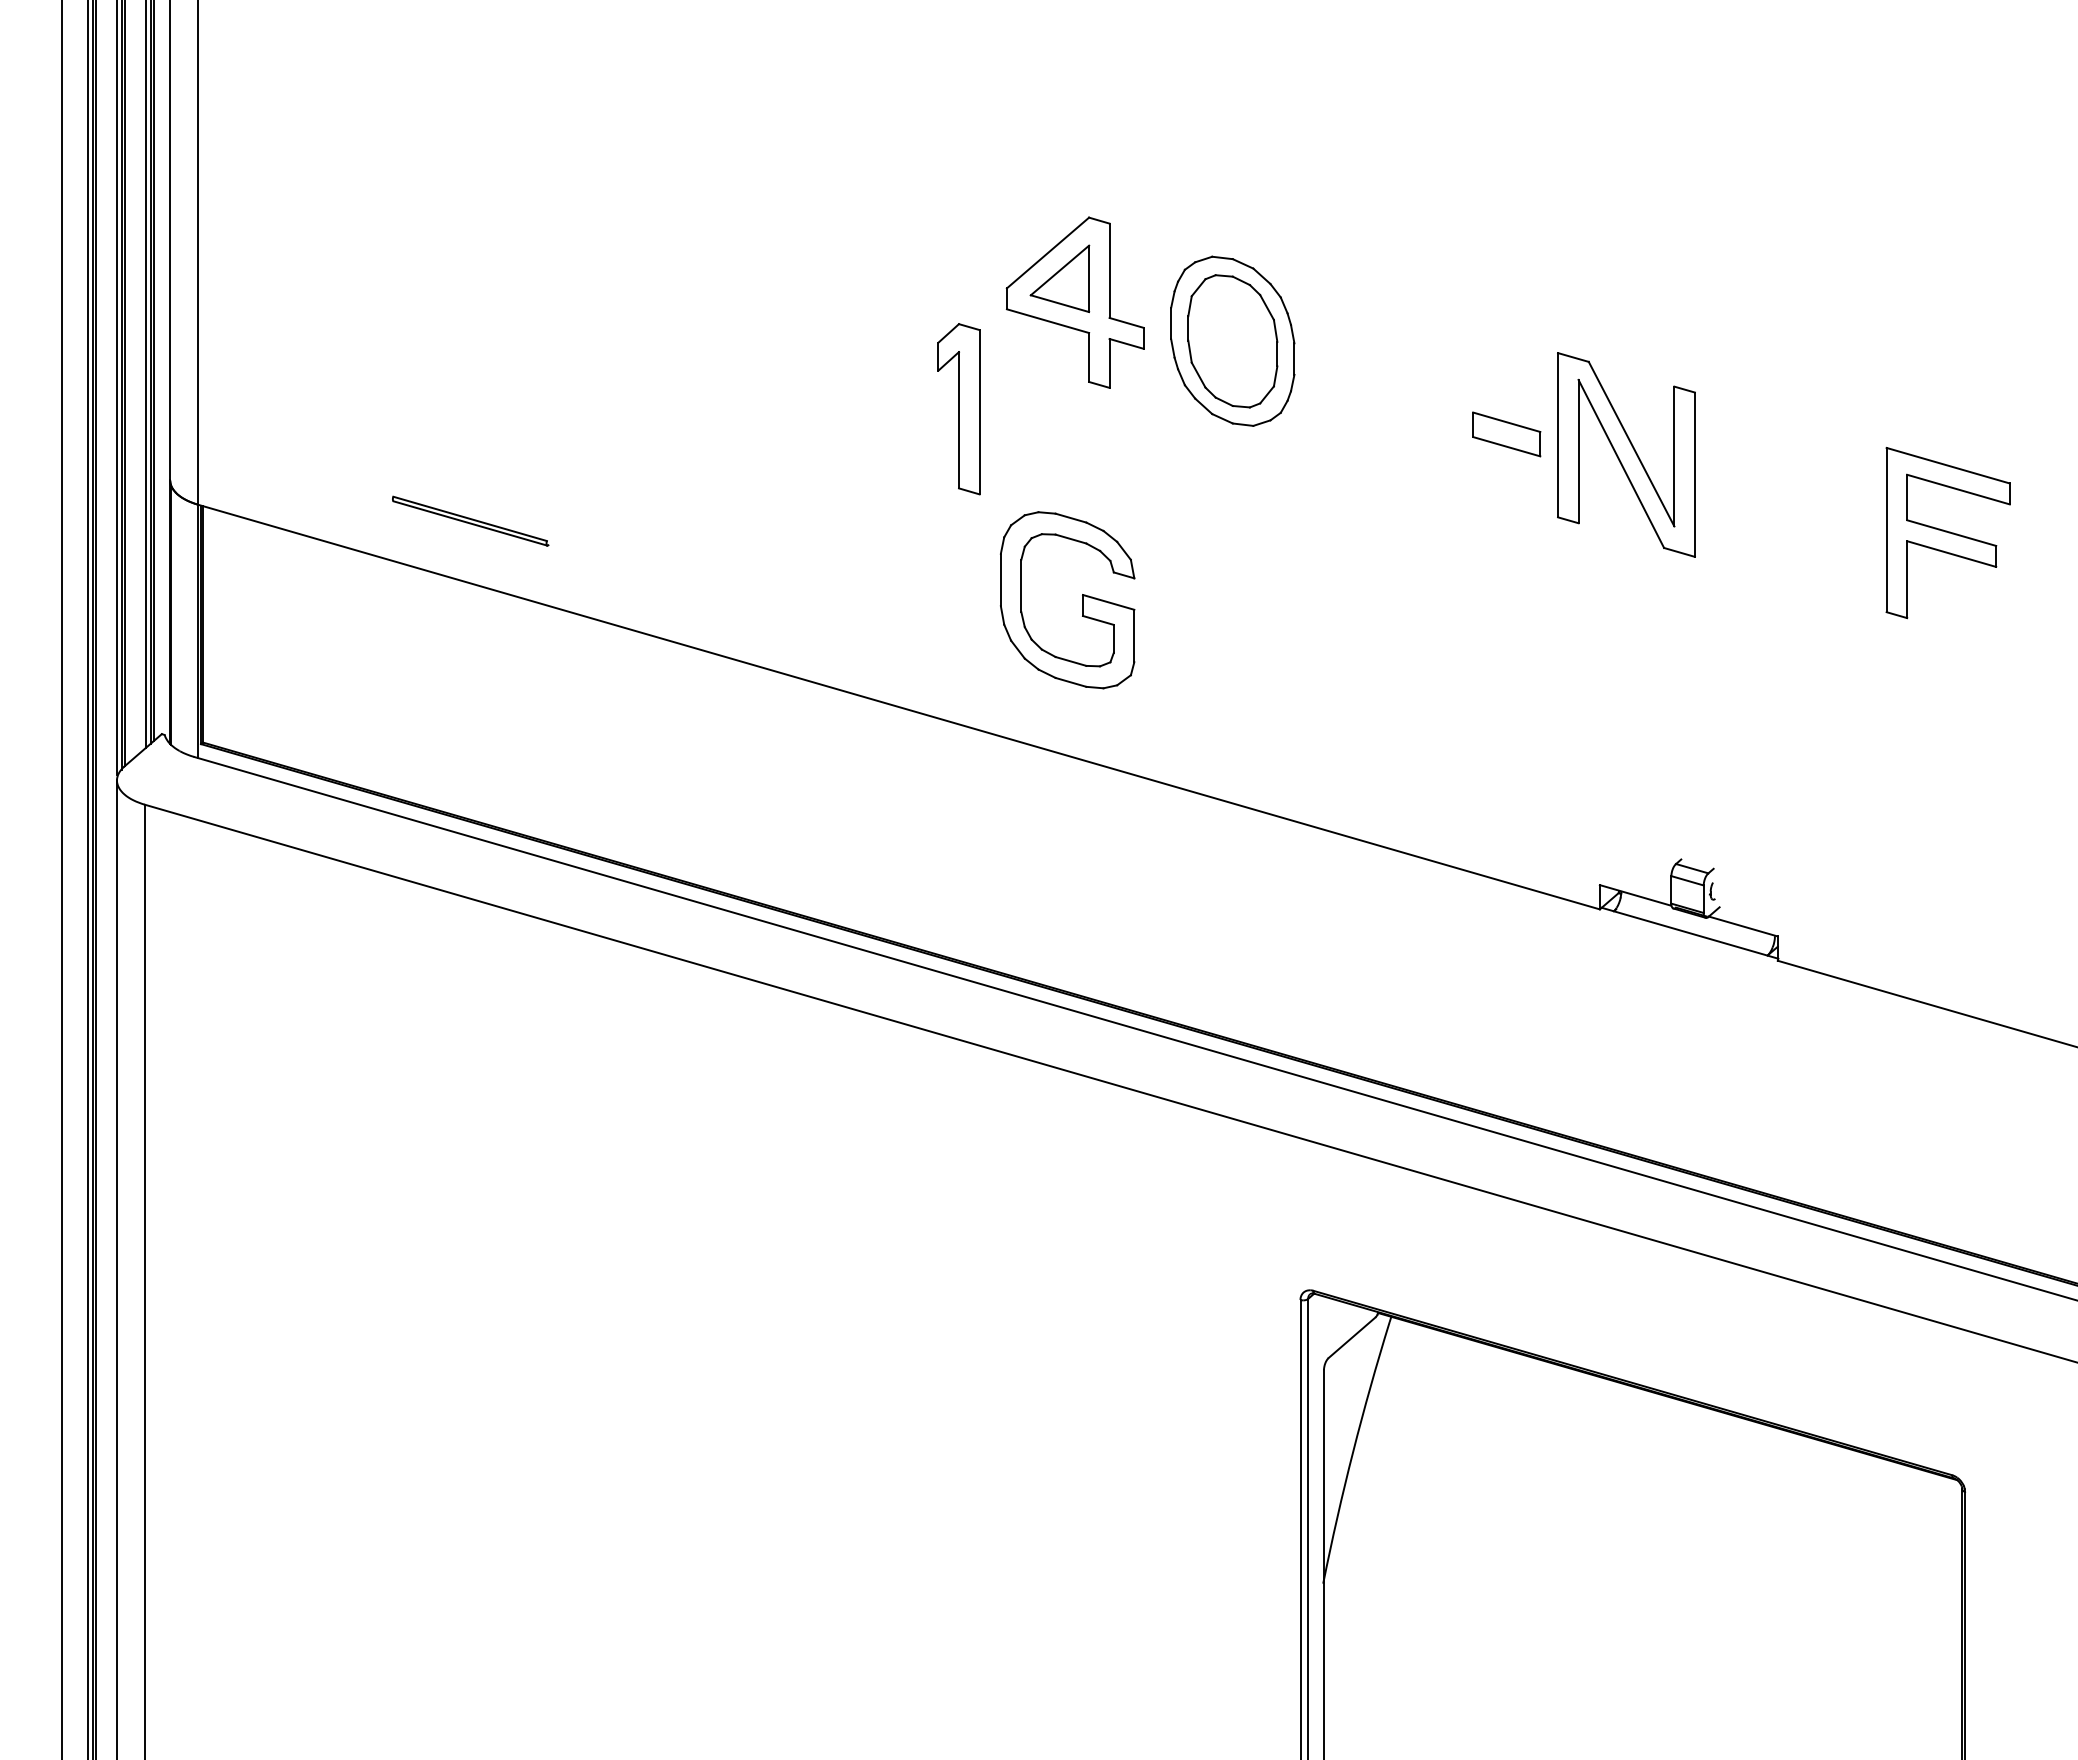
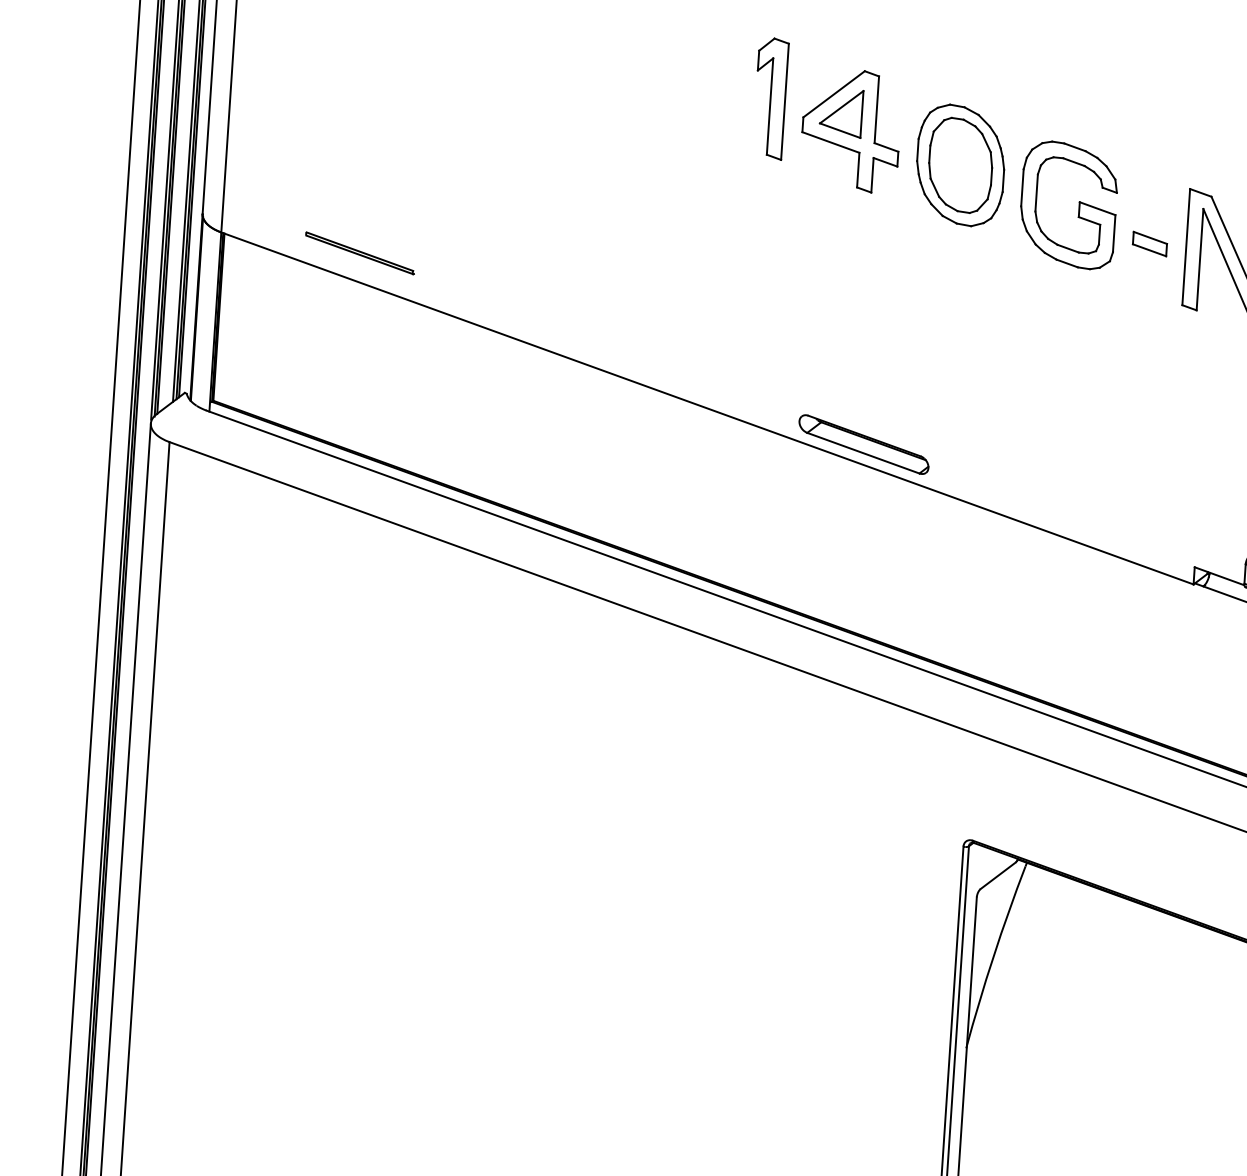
part: (958, 409) -> (770, 98), moved
part: (1506, 433) -> (1149, 243), size x0.71
part: (470, 520) -> (360, 252), moved
part: (1082, 600) -> (1079, 206), moved
part: (1122, 743) -> (863, 444), added

